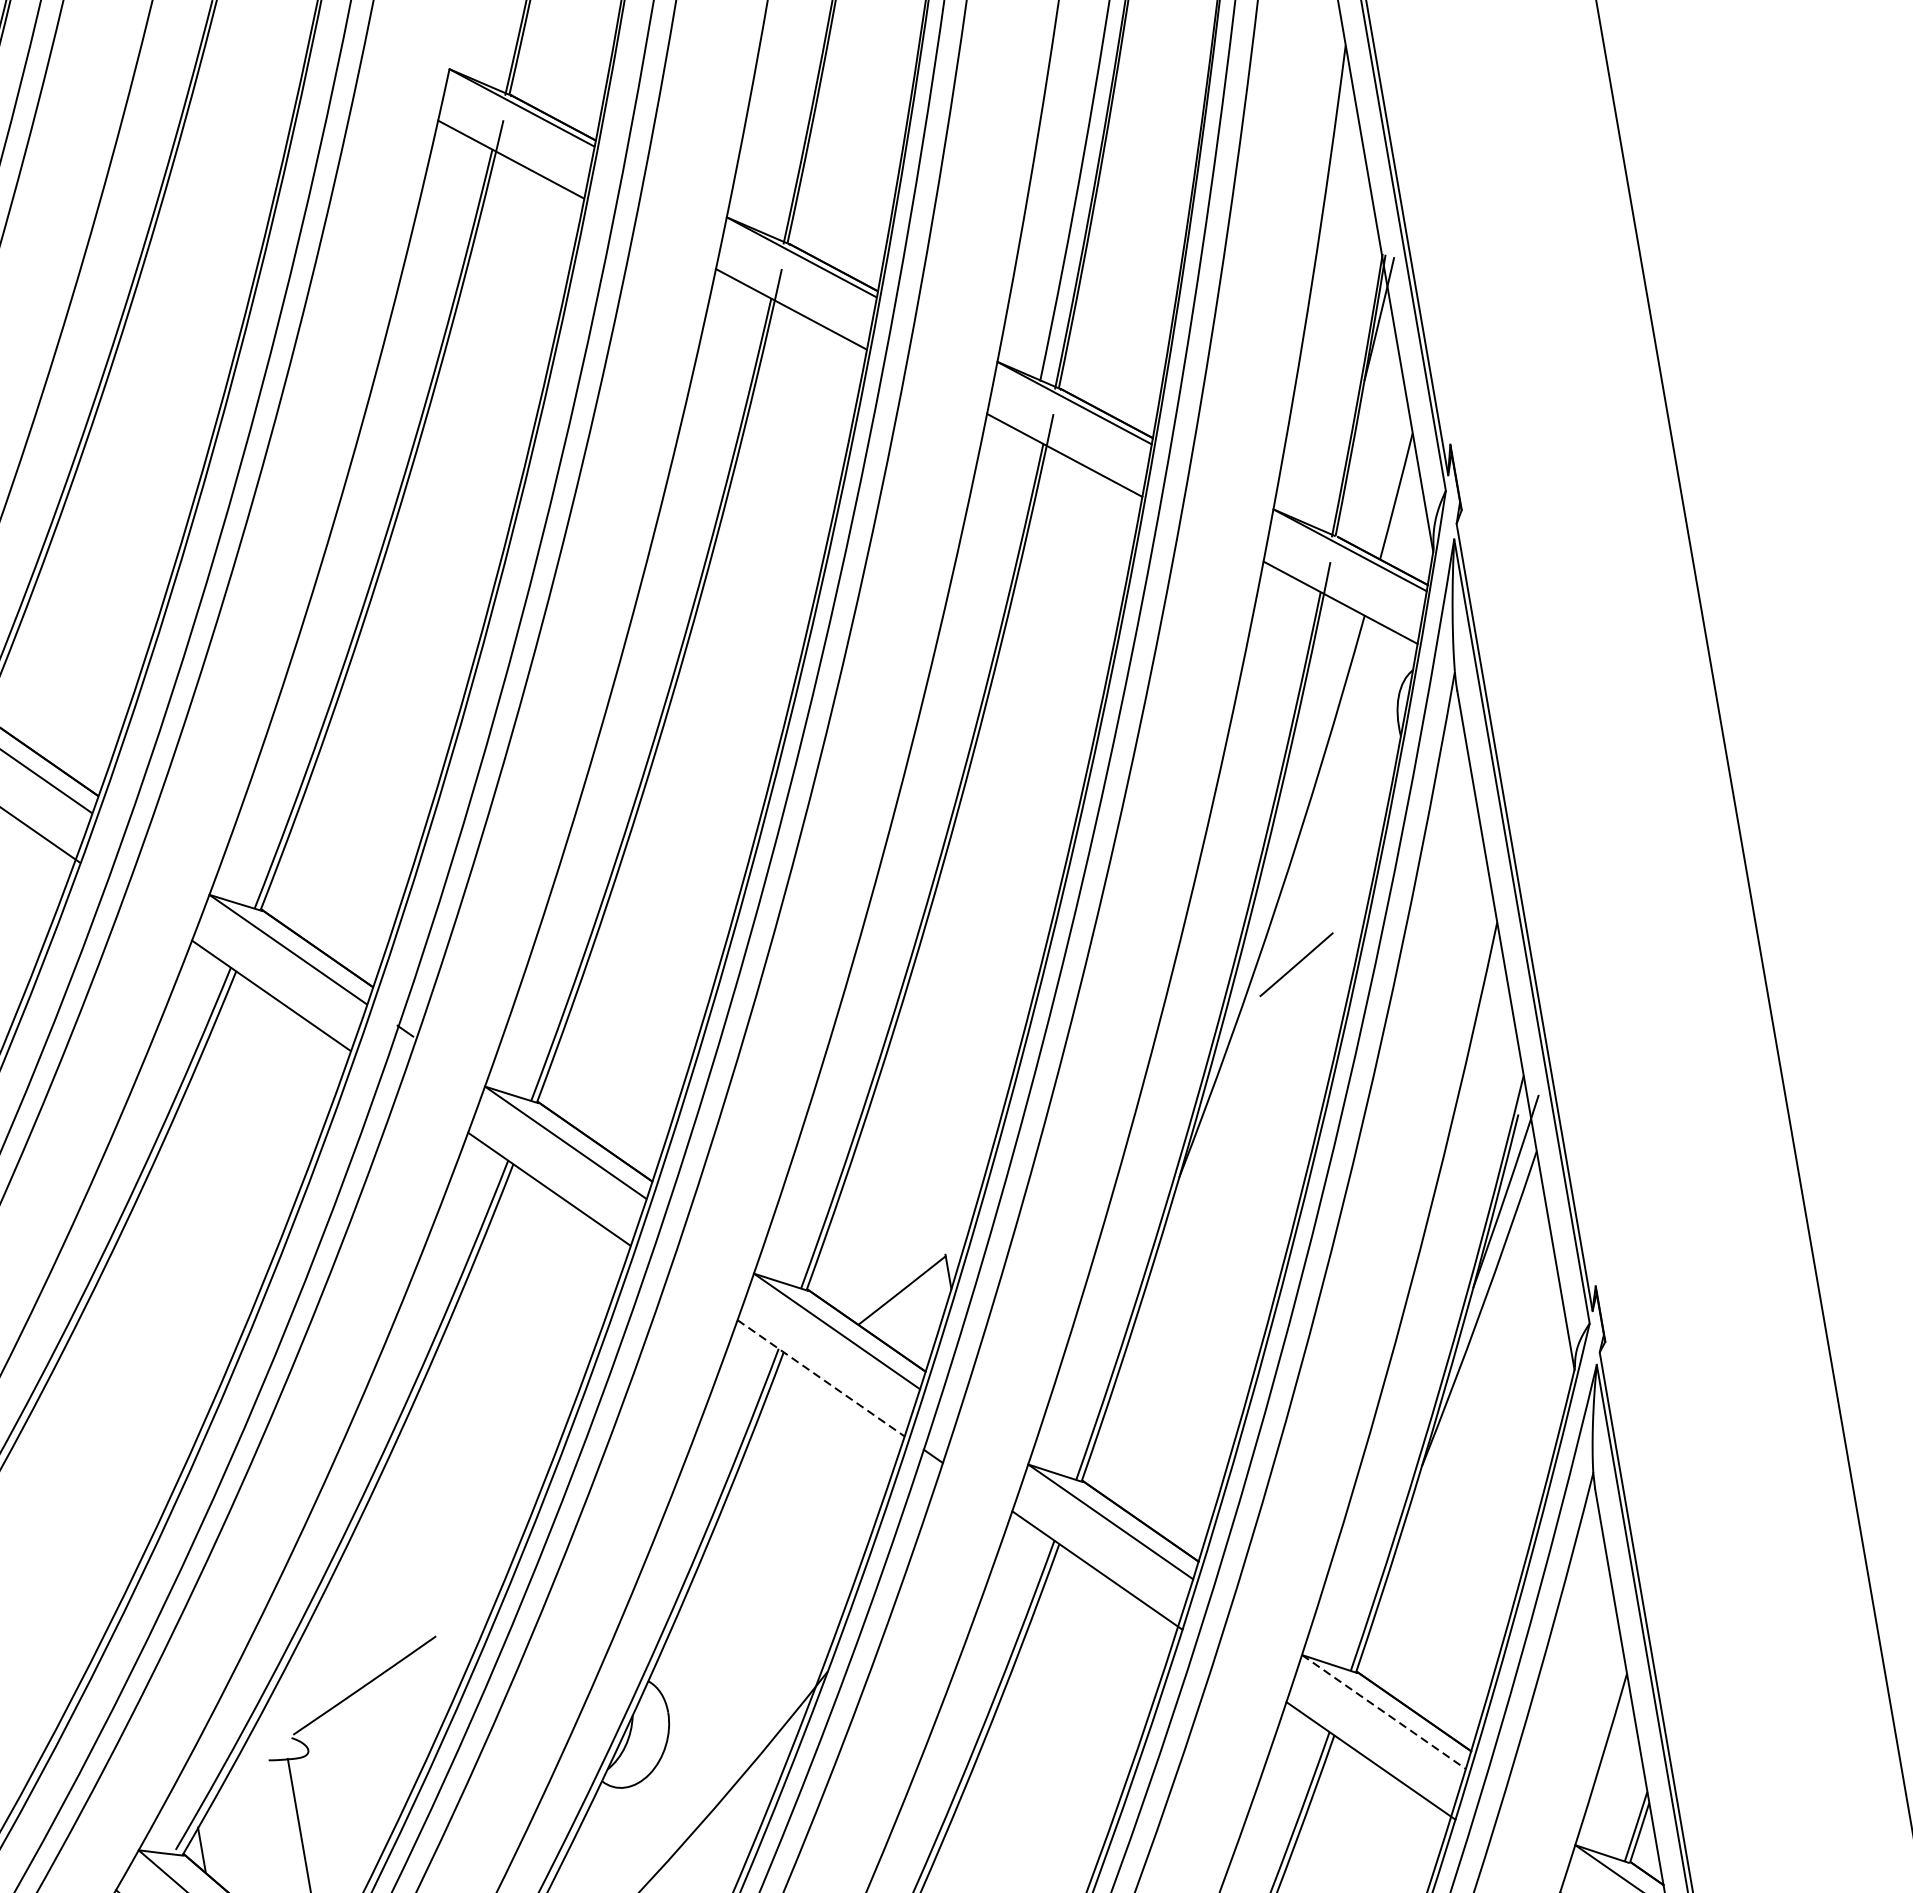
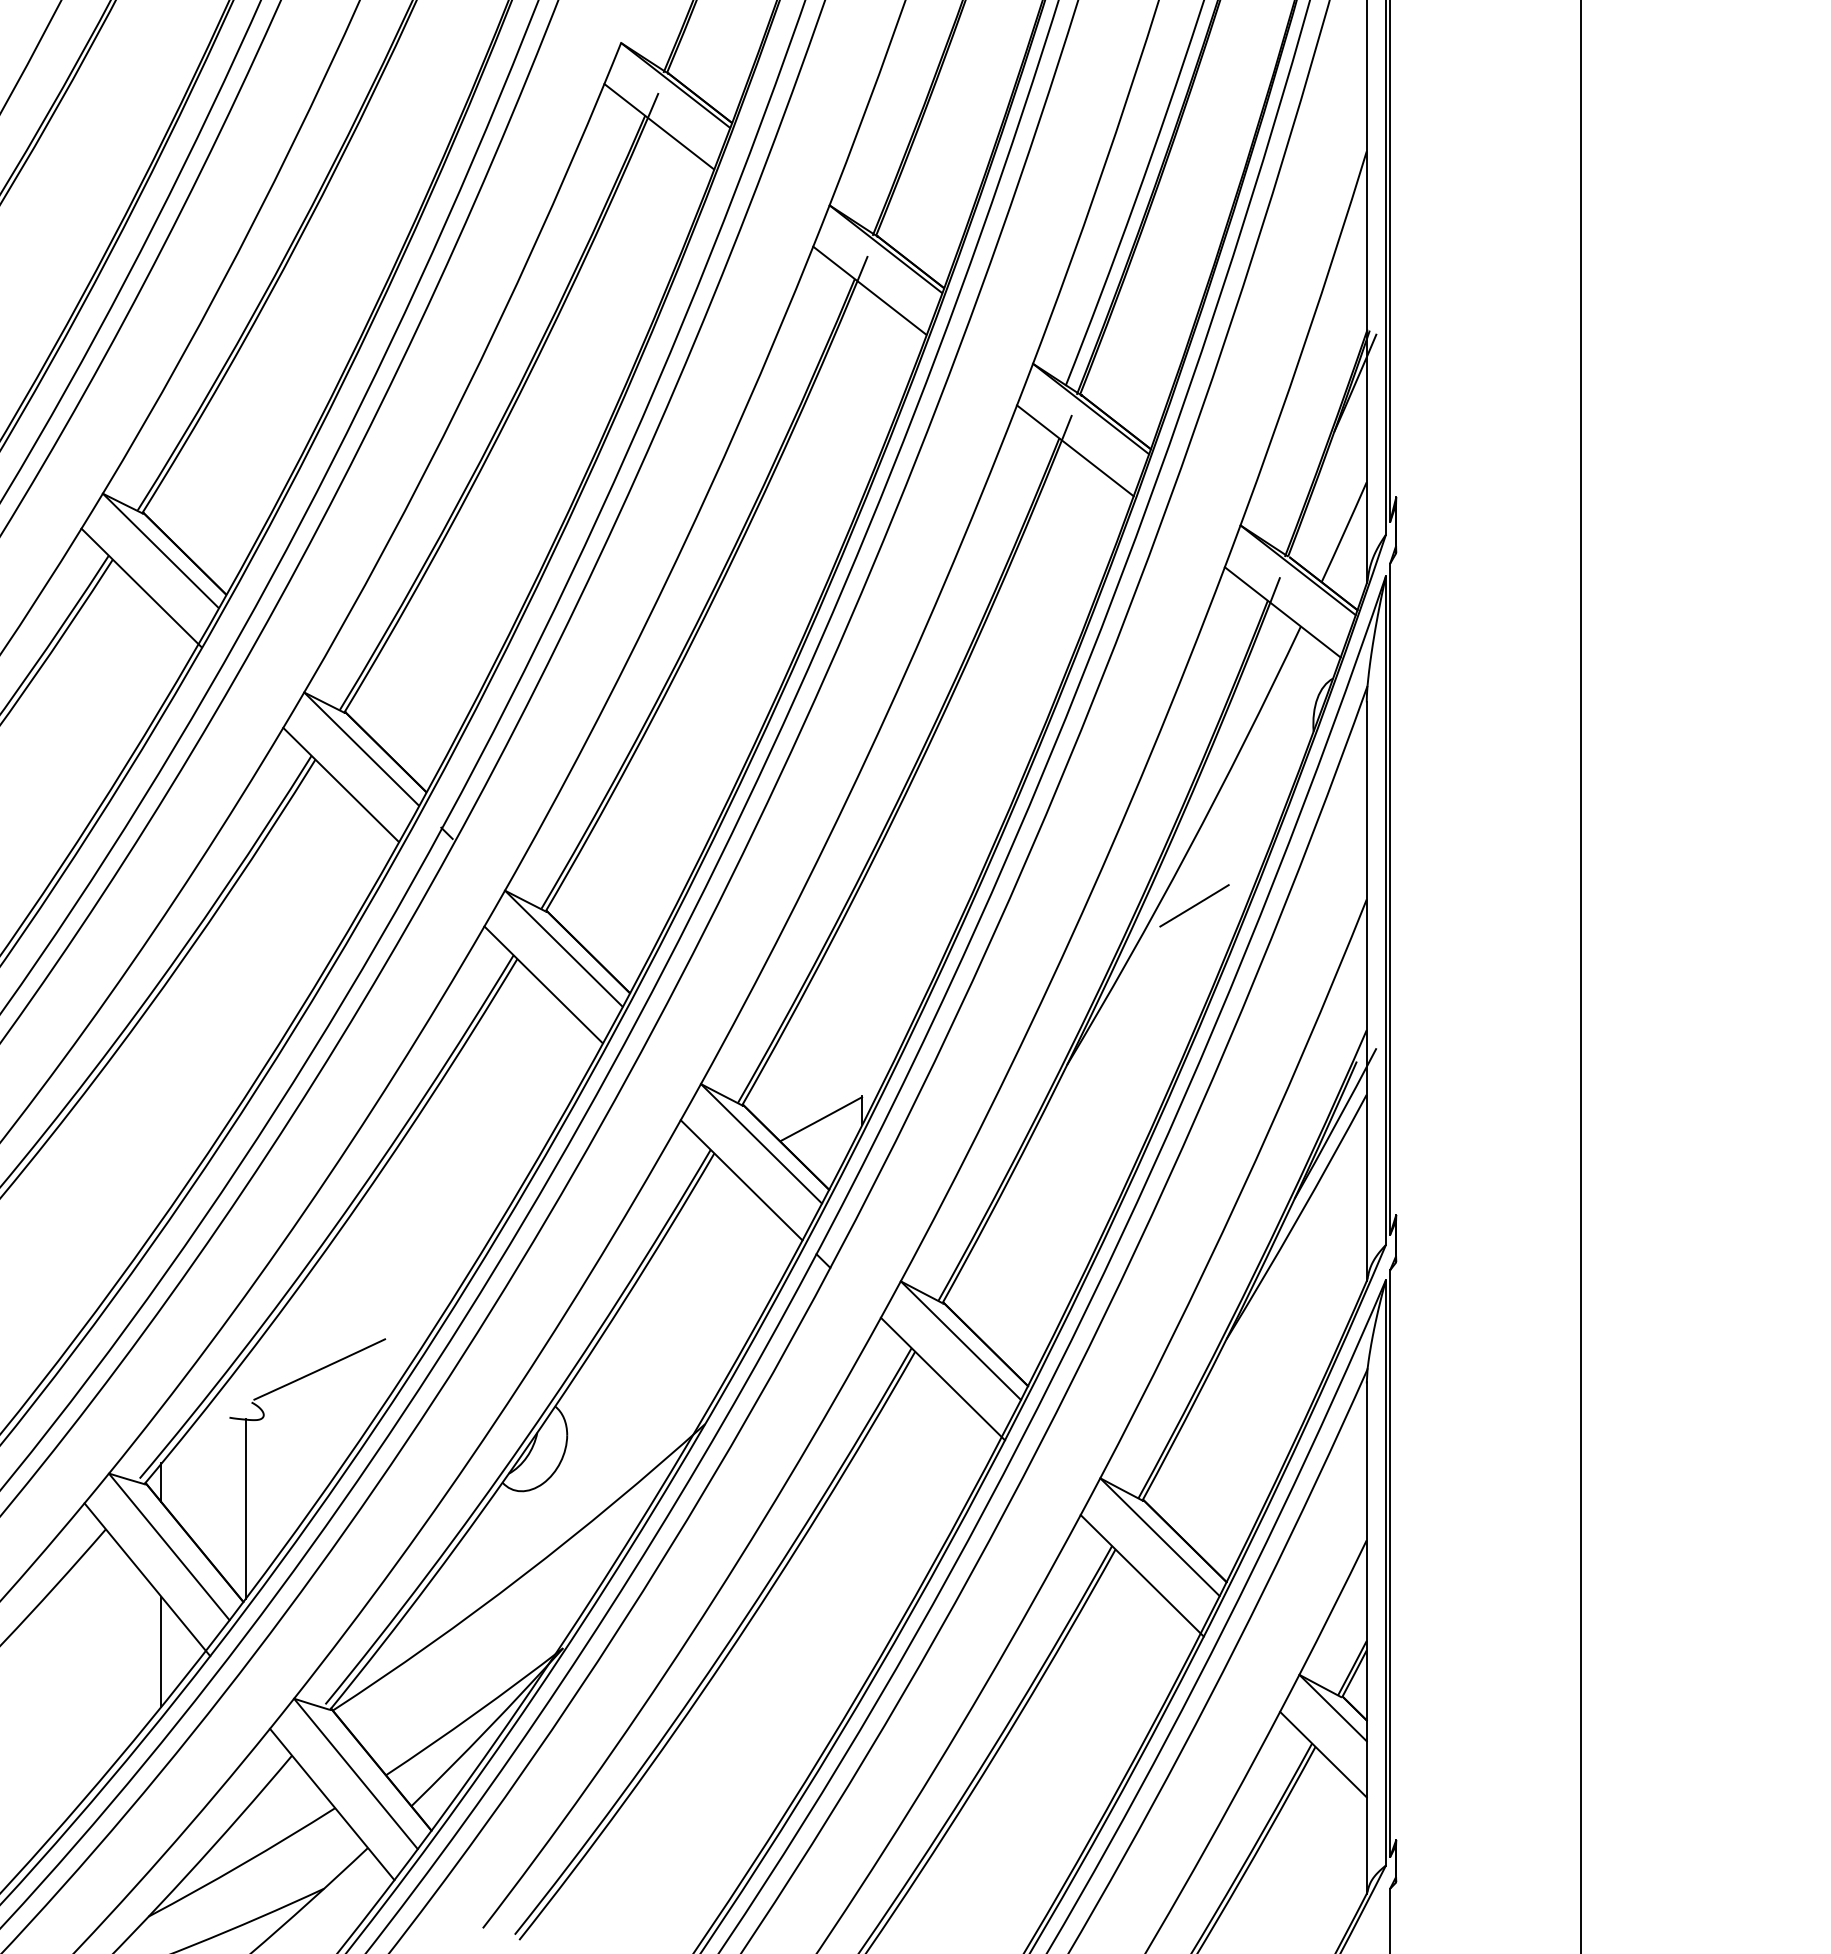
line: (820, 1378) -> (741, 1180), dashed -> solid
line: (1383, 1712) -> (1159, 1537), dashed -> solid

